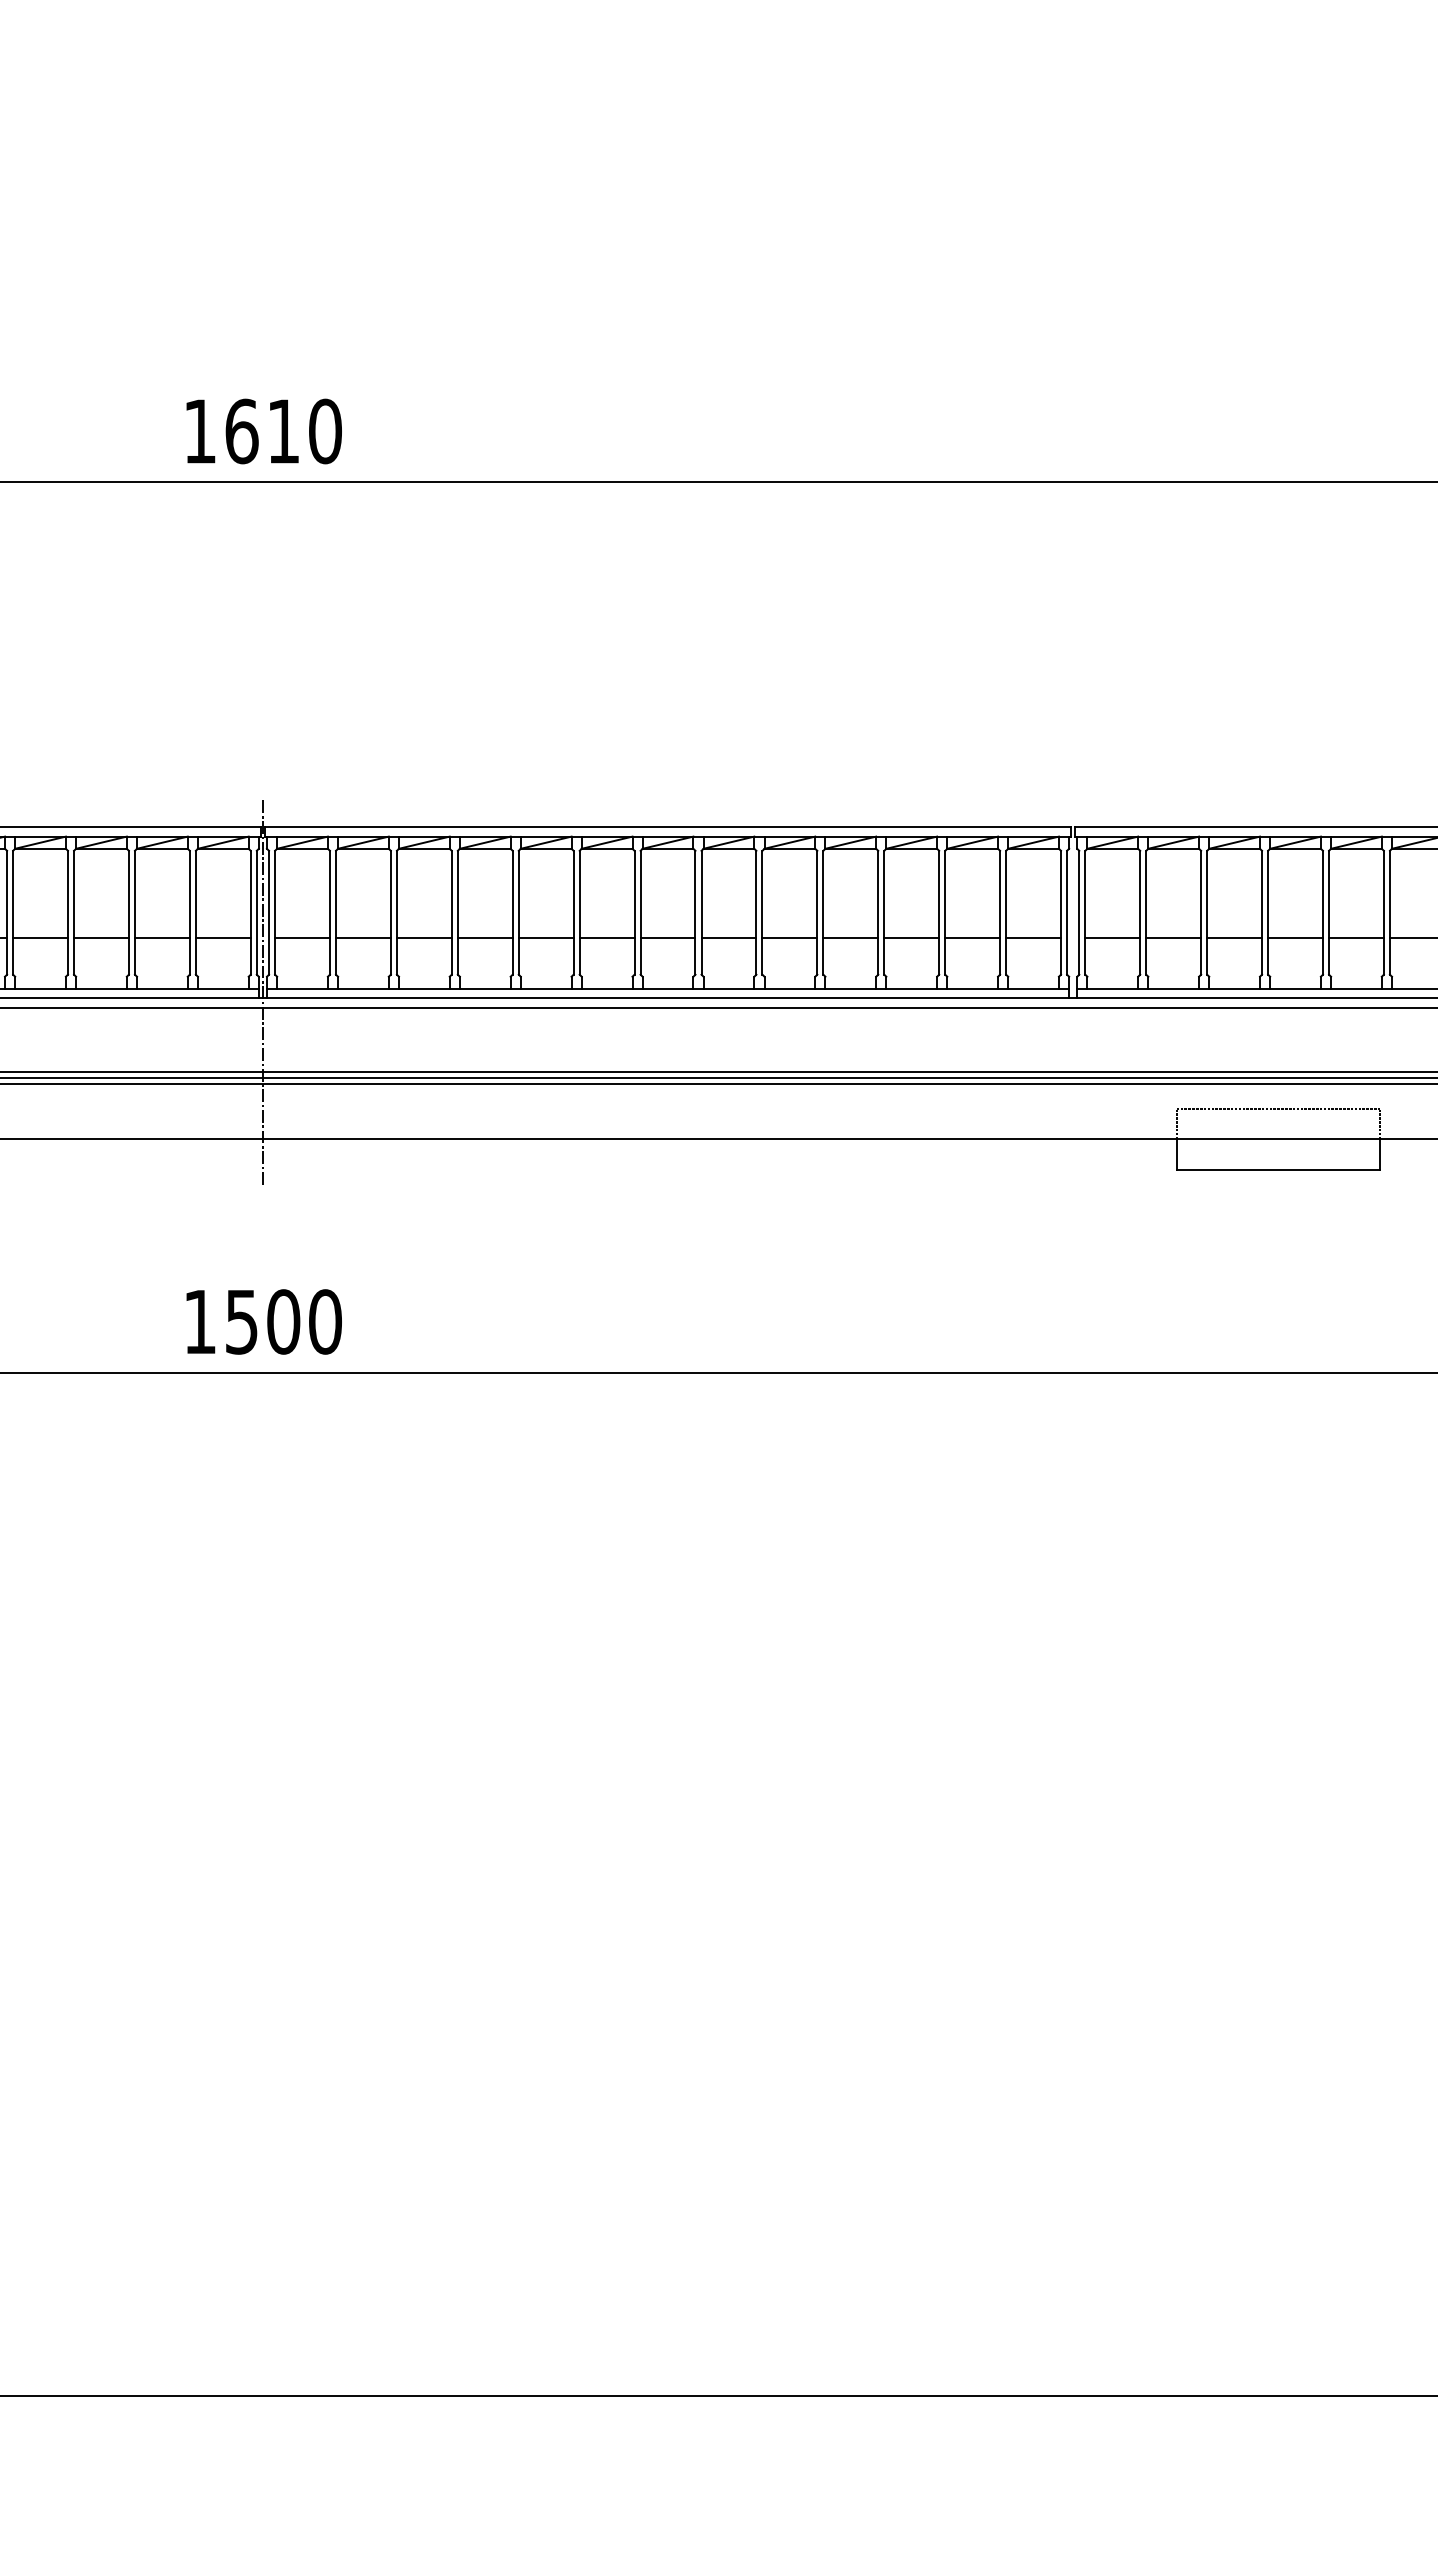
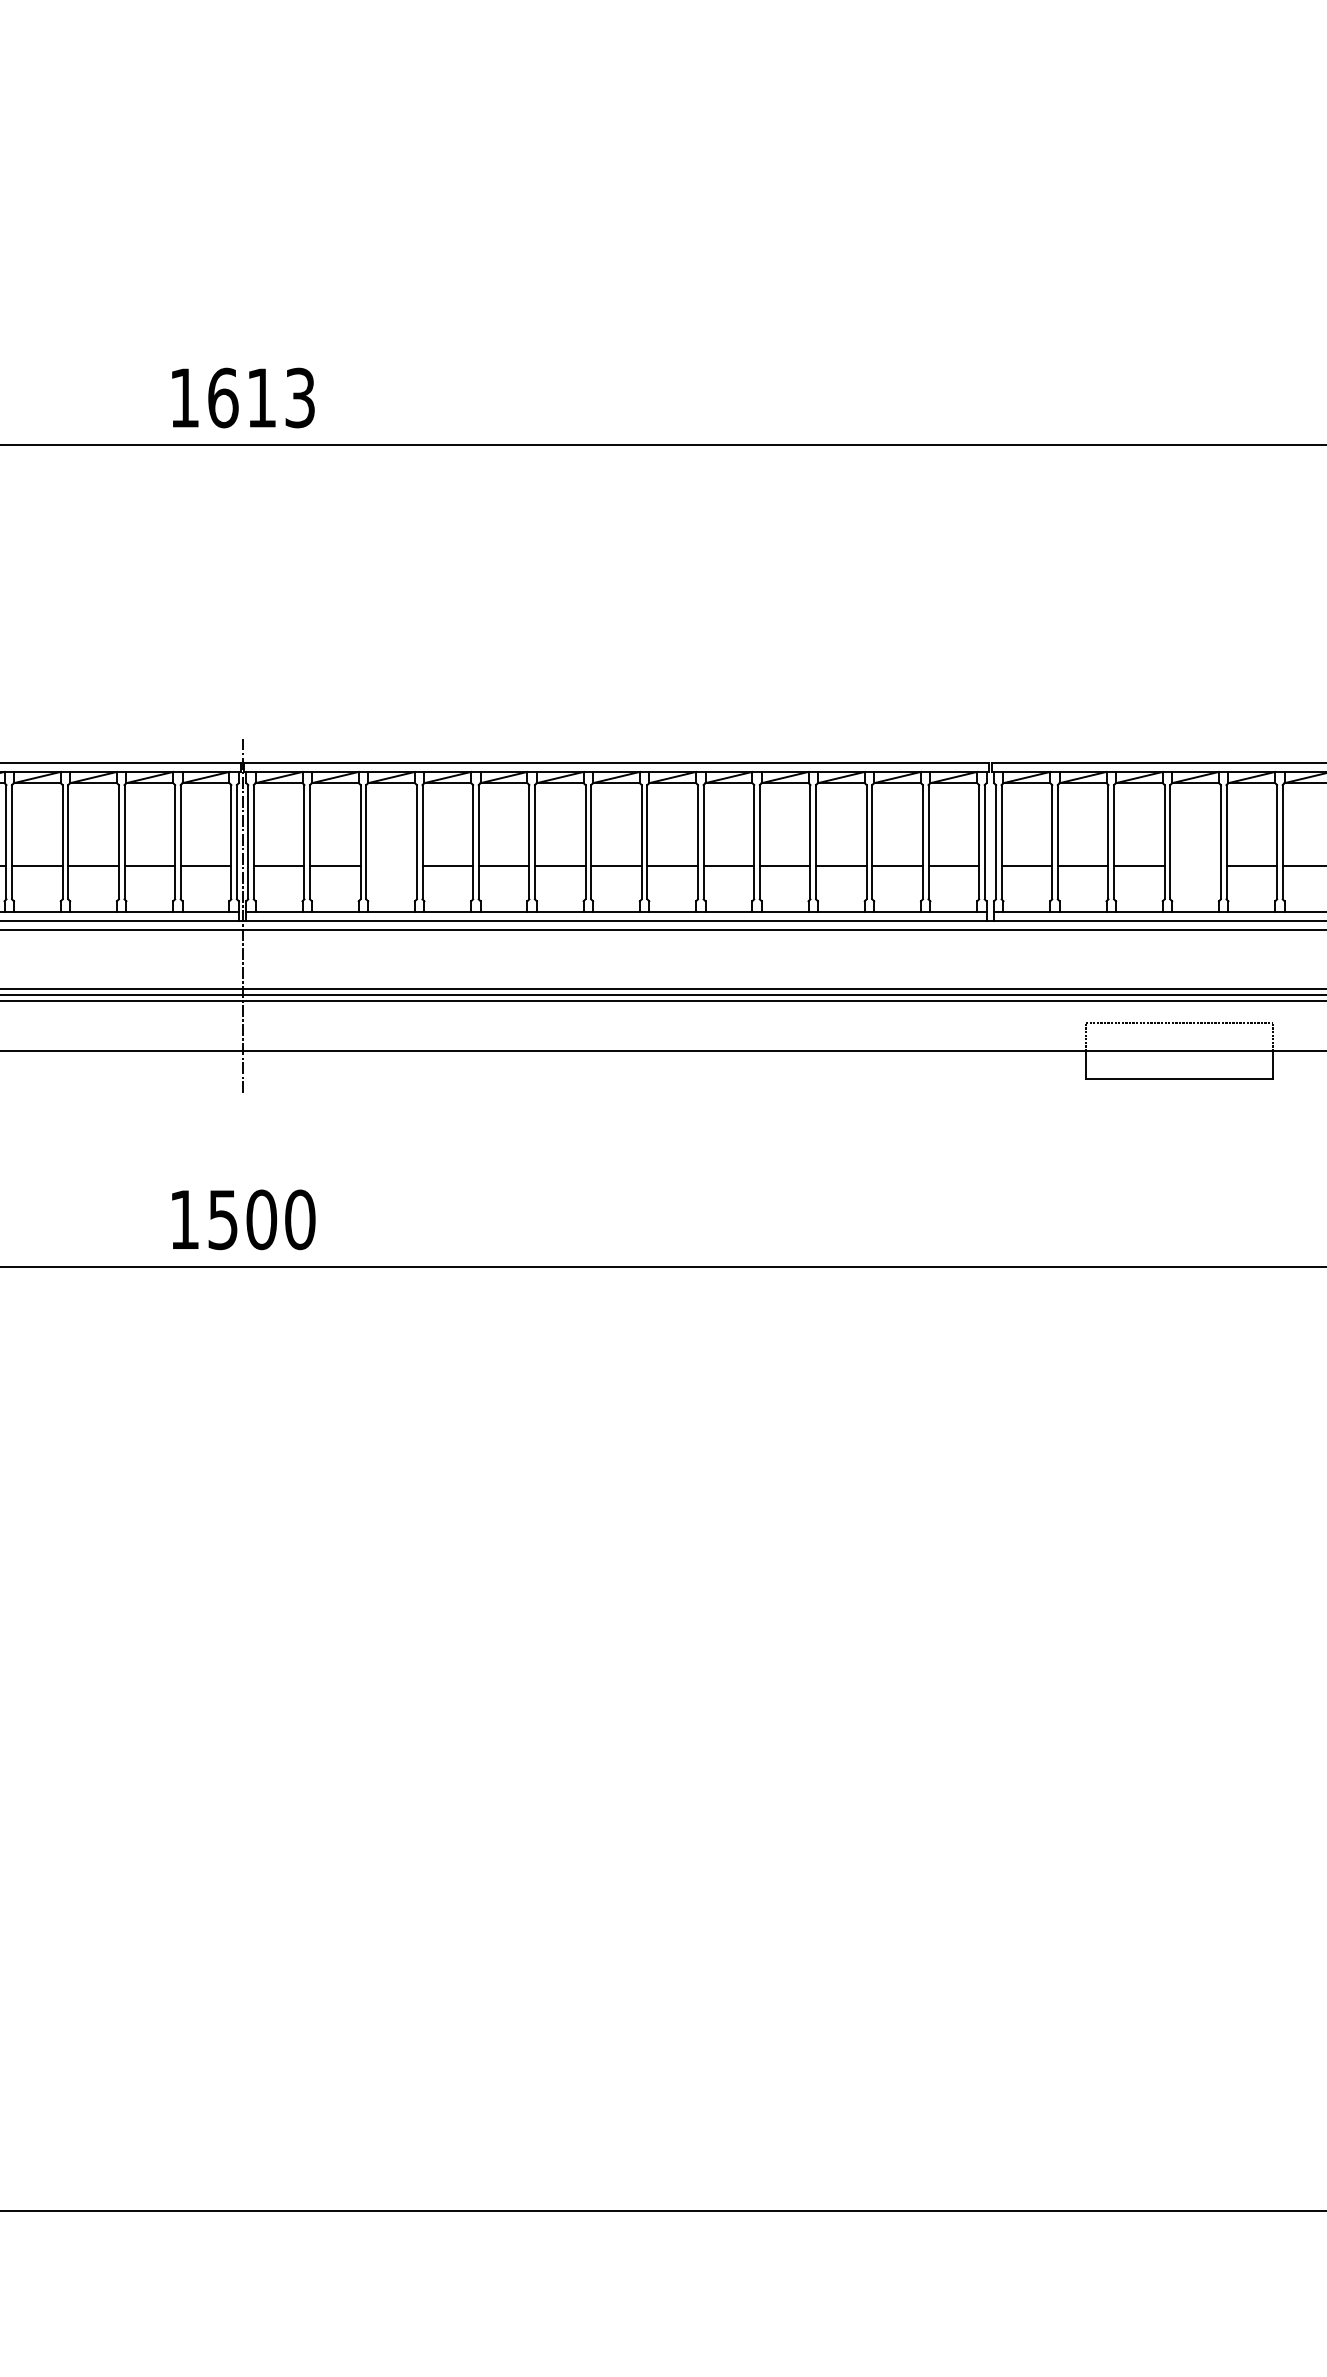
text: (325, 431) -> (300, 398), 1610 -> 1613
line: (423, 938) -> (390, 865), removed
line: (1295, 938) -> (1195, 865), removed

